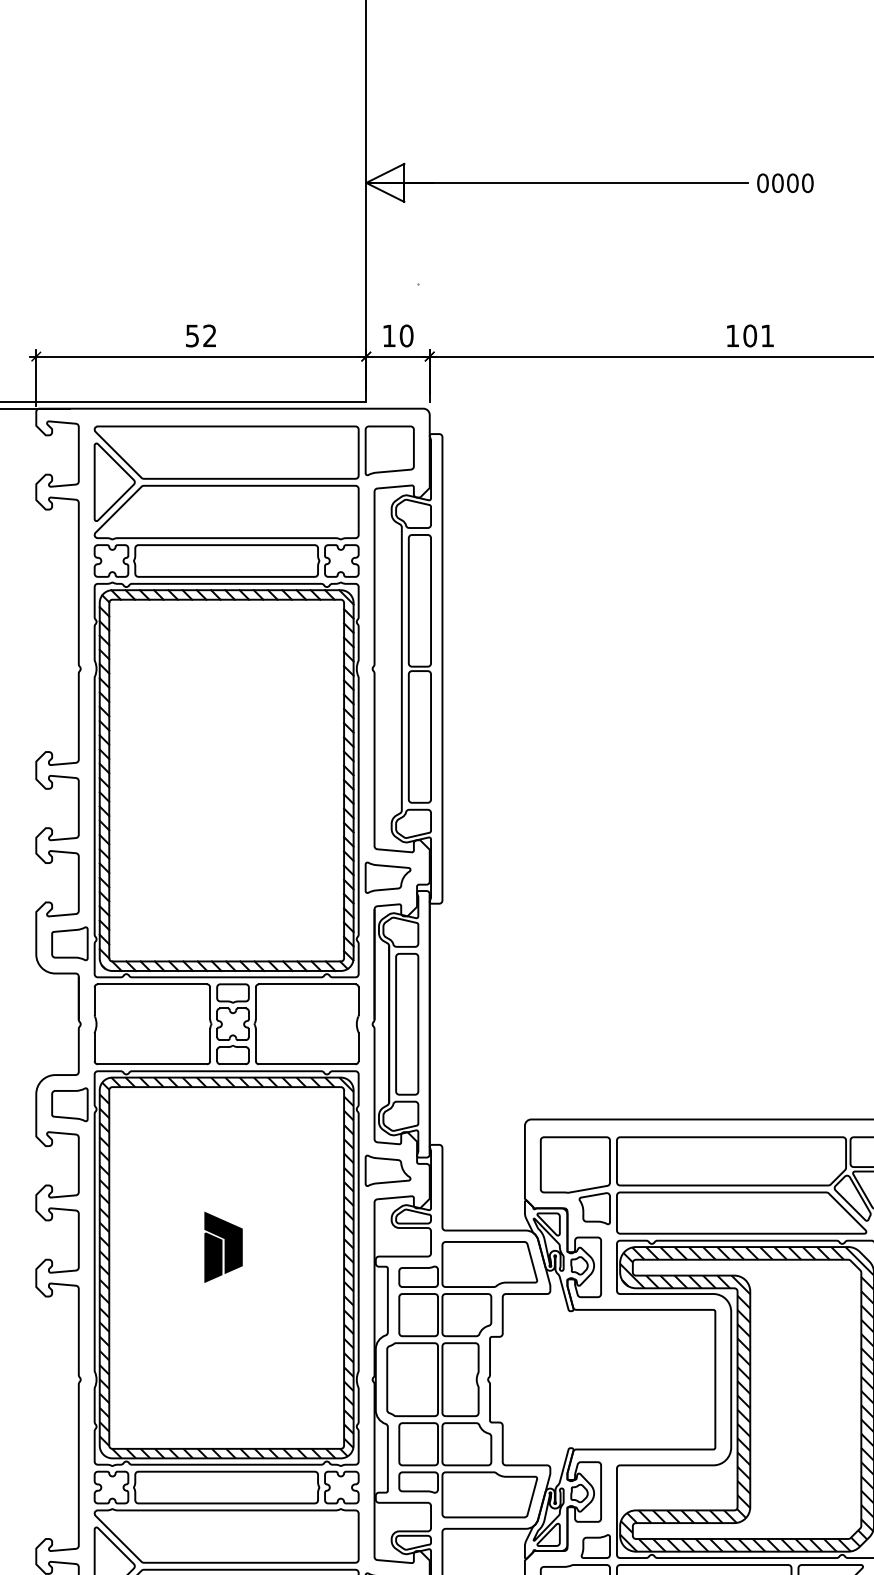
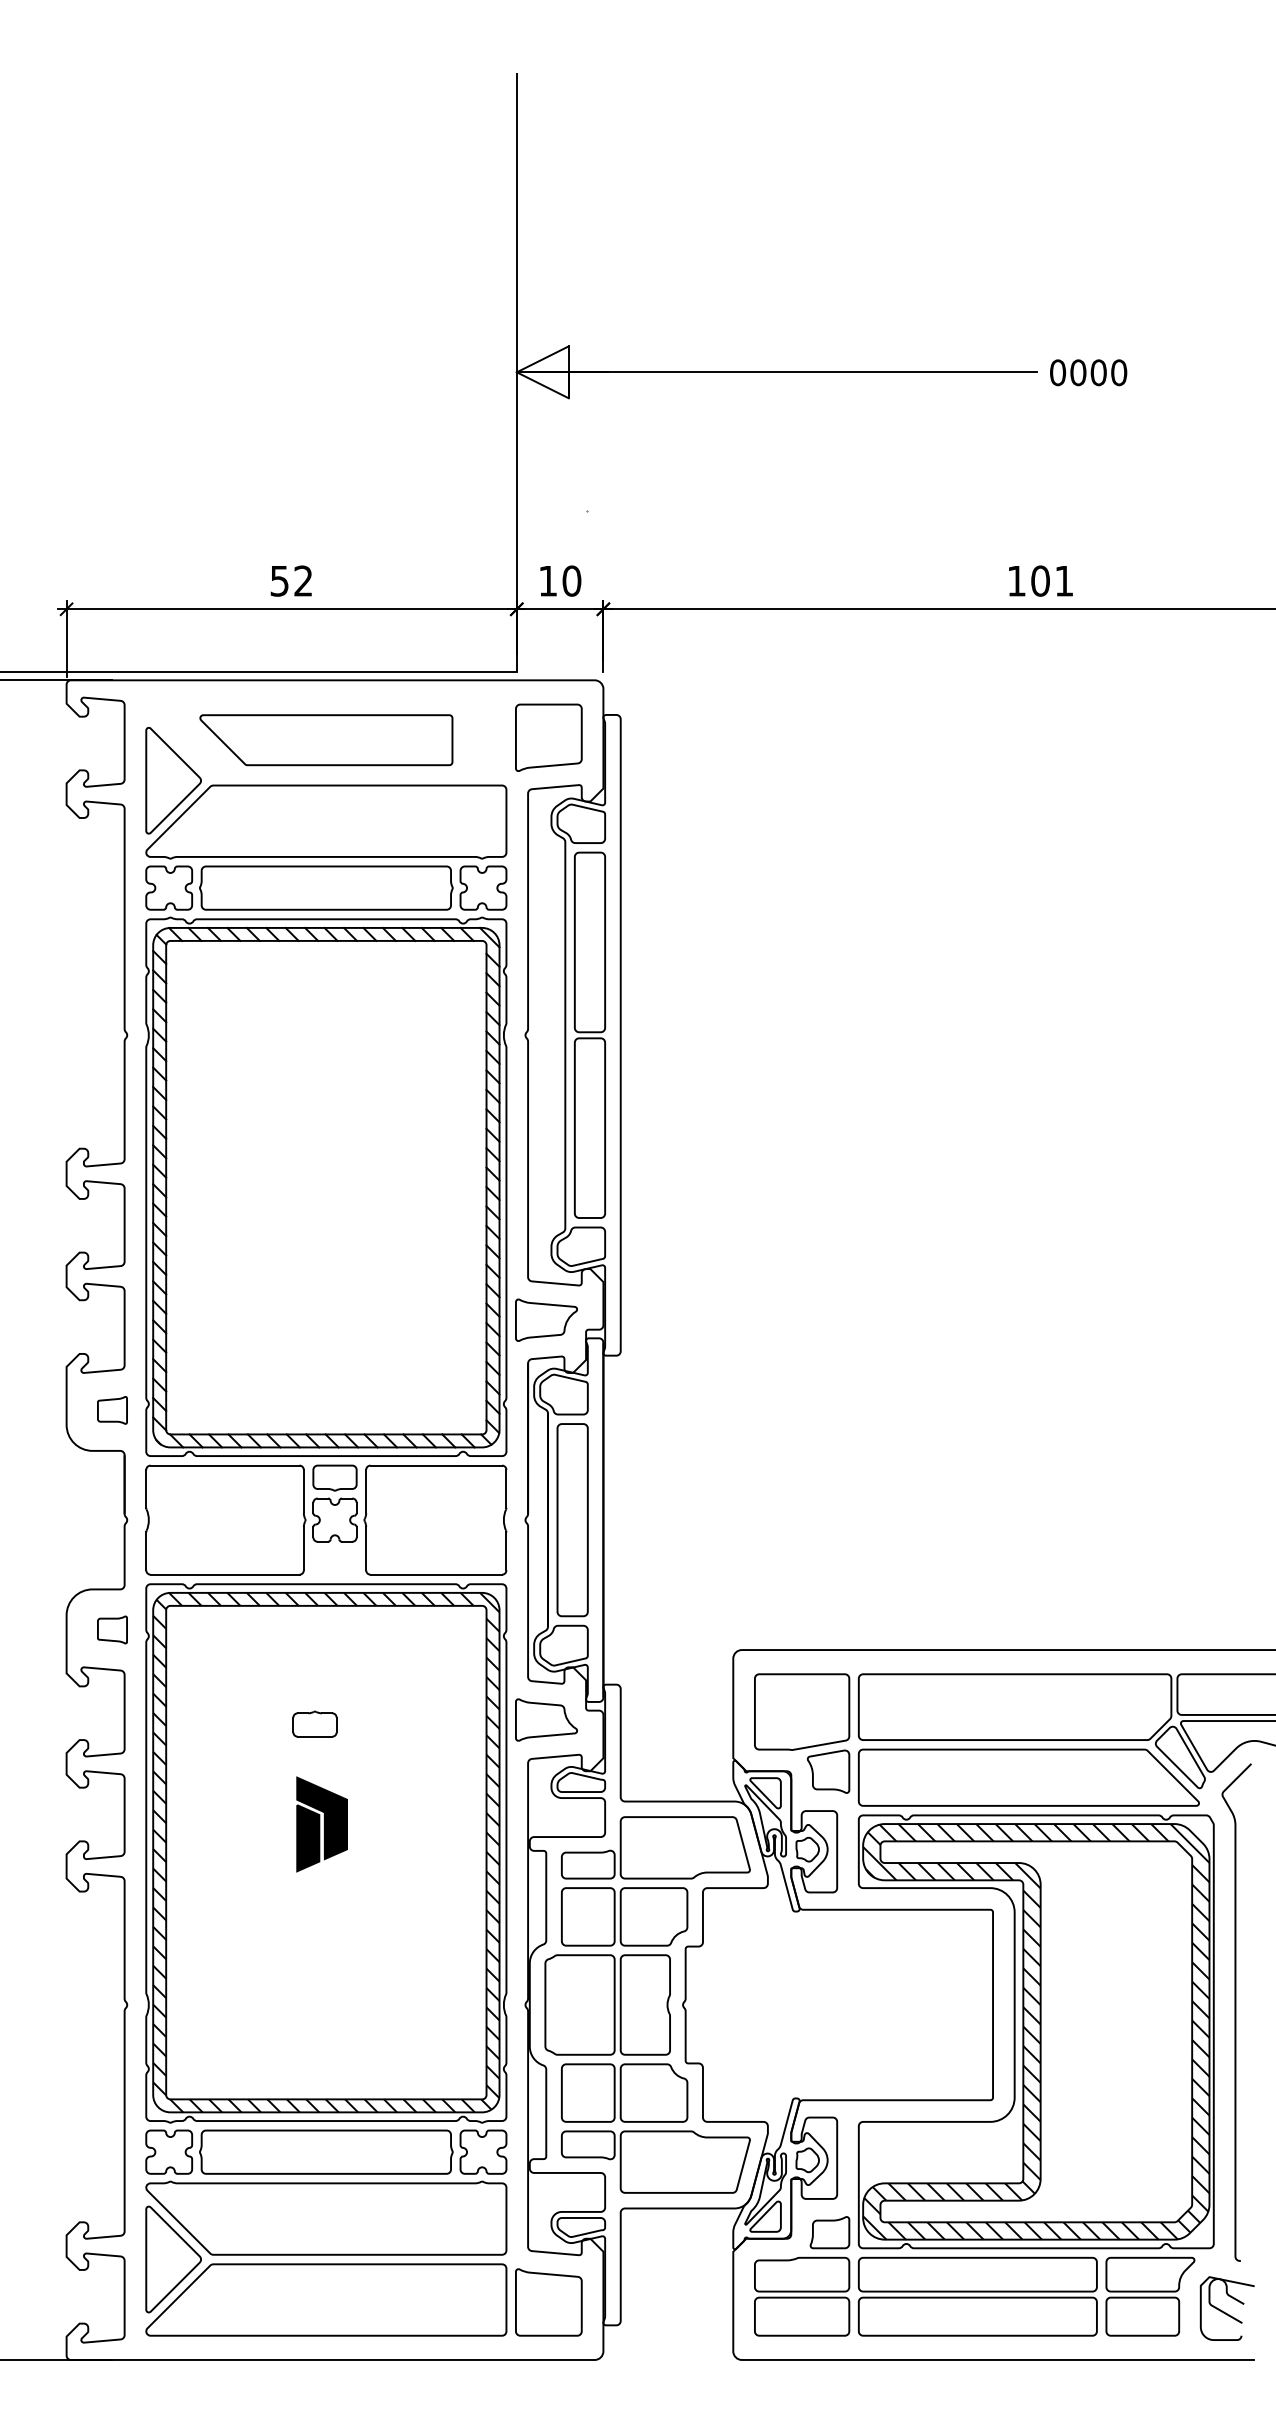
part: (226, 452) -> (326, 739), size x0.7
part: (69, 943) -> (112, 1410), size x0.6
part: (232, 1054) -> (314, 1723), moved
part: (69, 1104) -> (112, 1629), size x0.6

